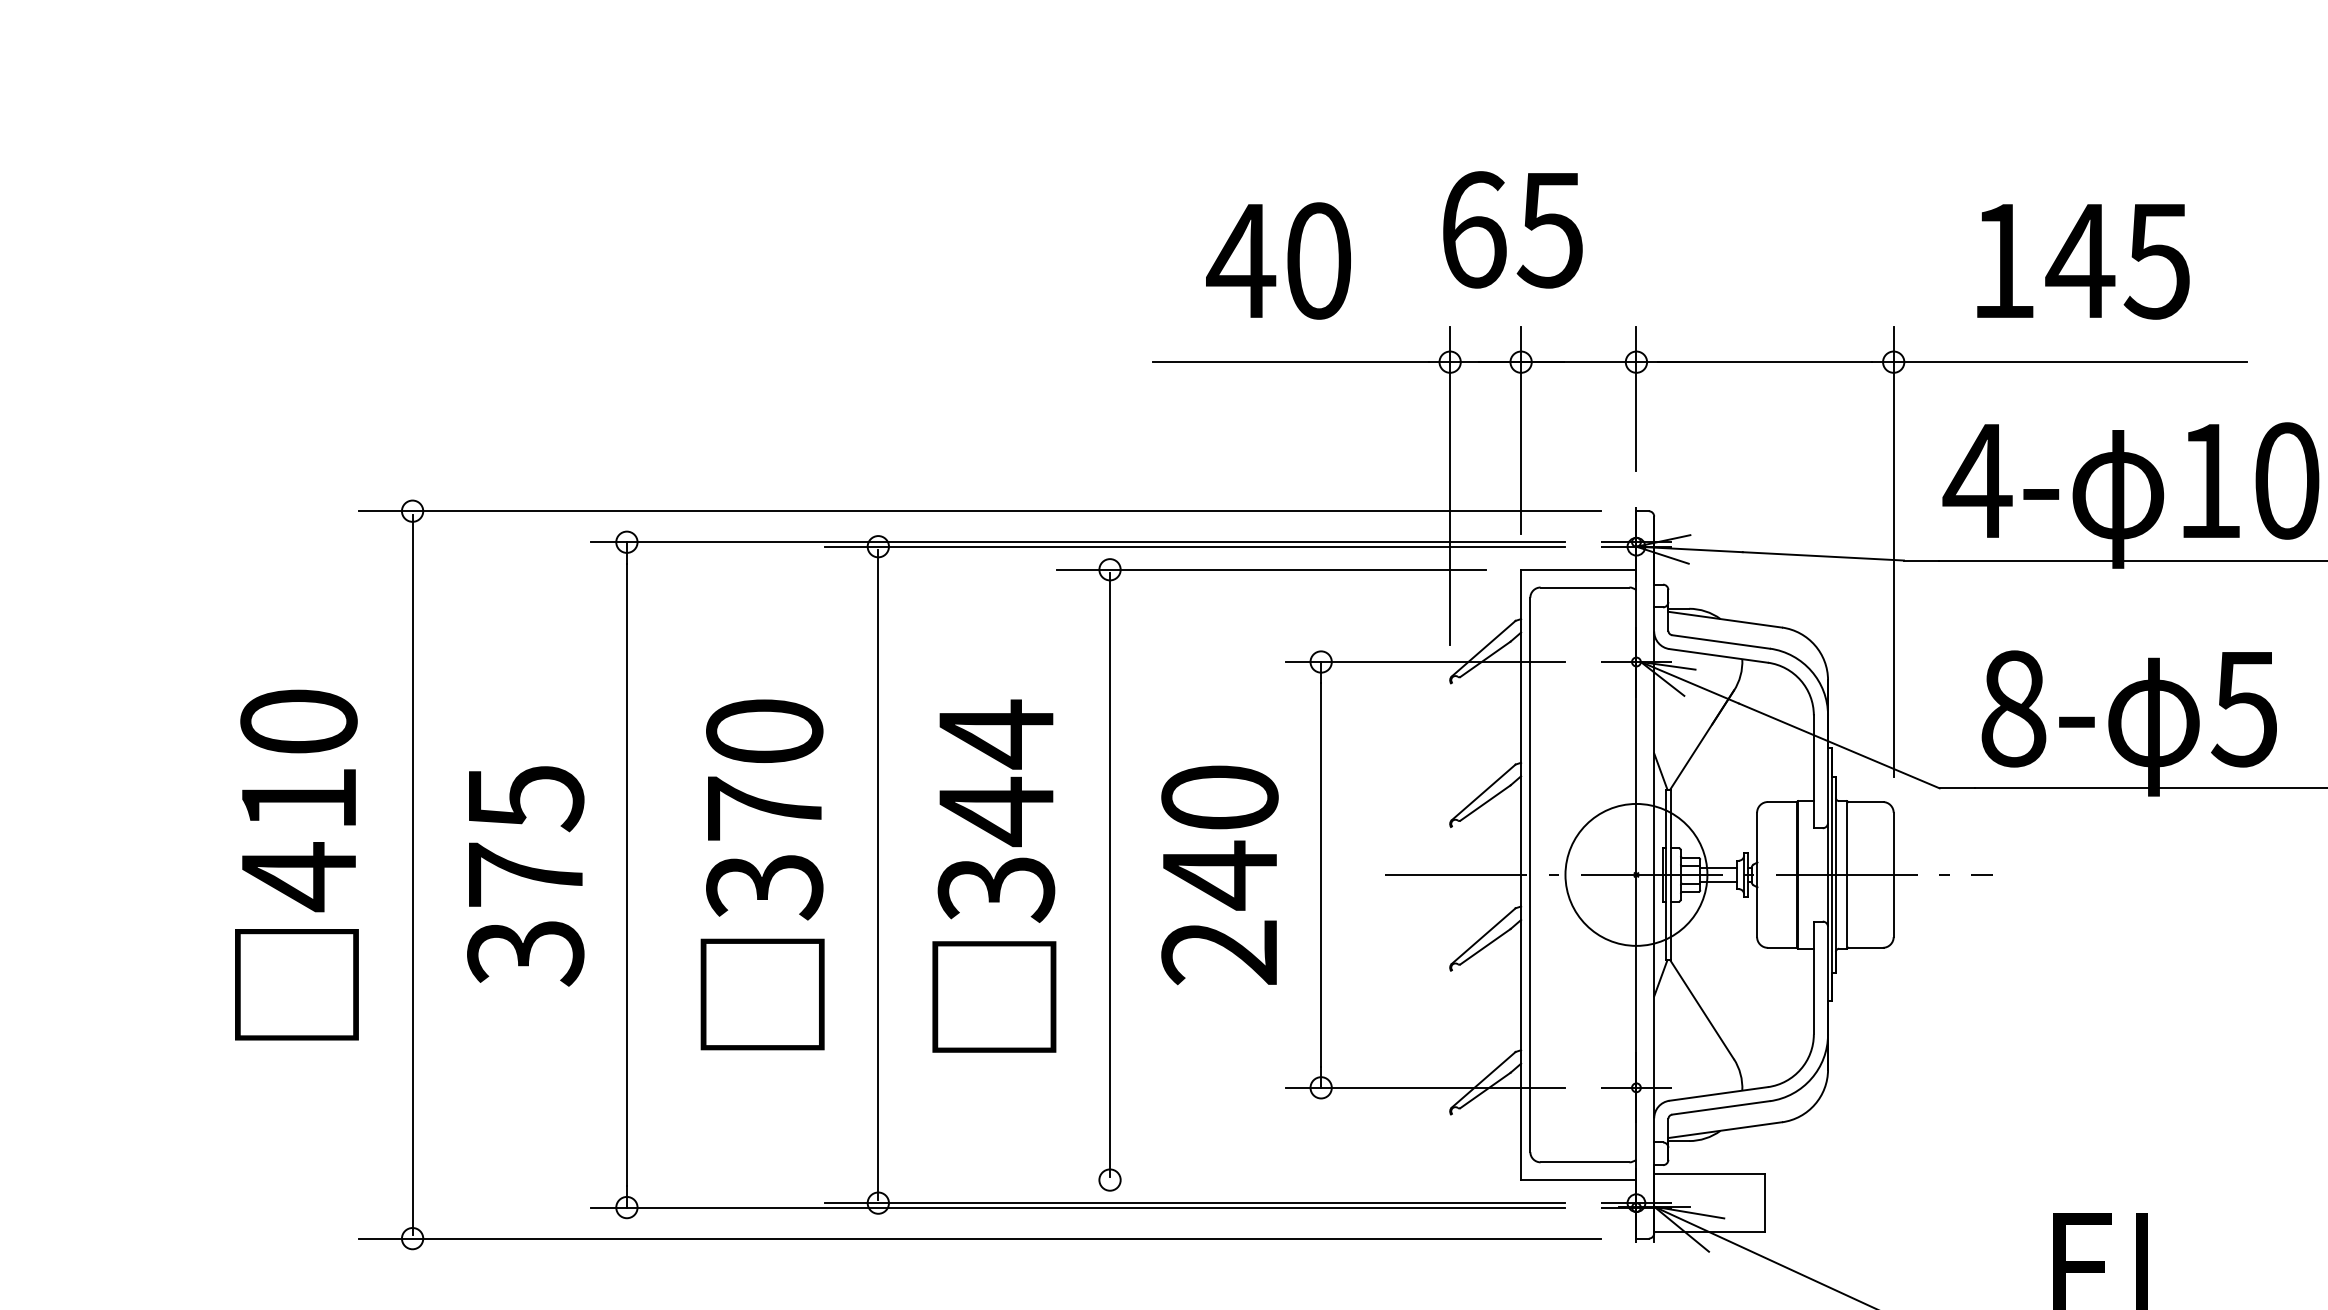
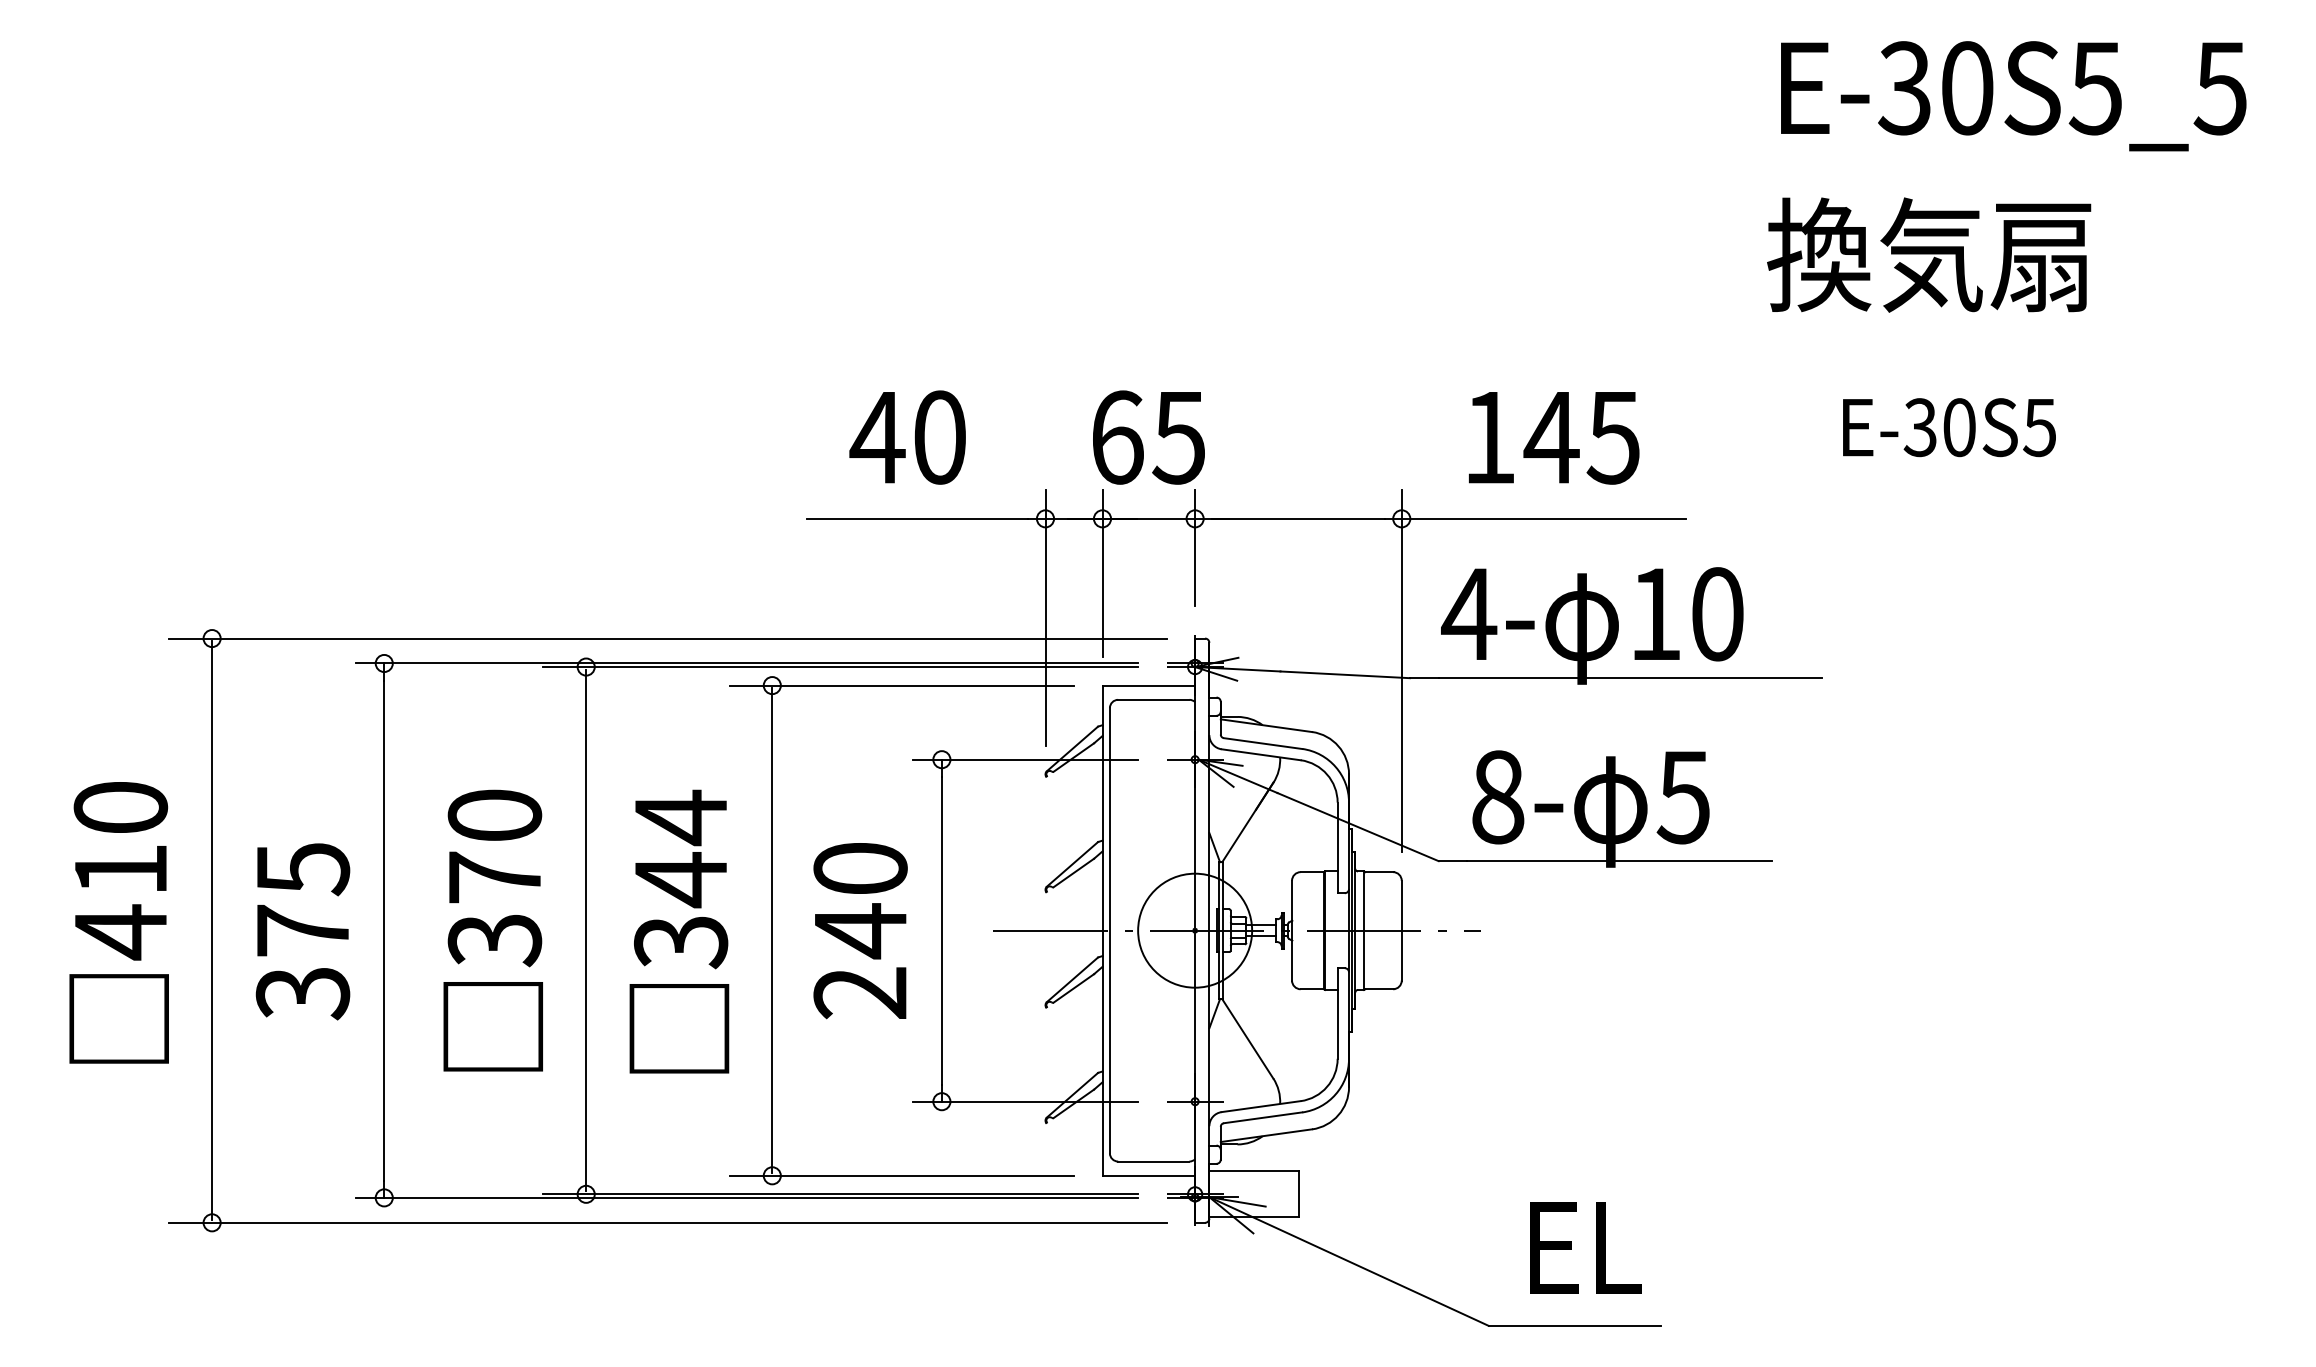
text: (1512, 229) -> (1148, 437), moved
line: (1270, 1179) -> (901, 1175), added

